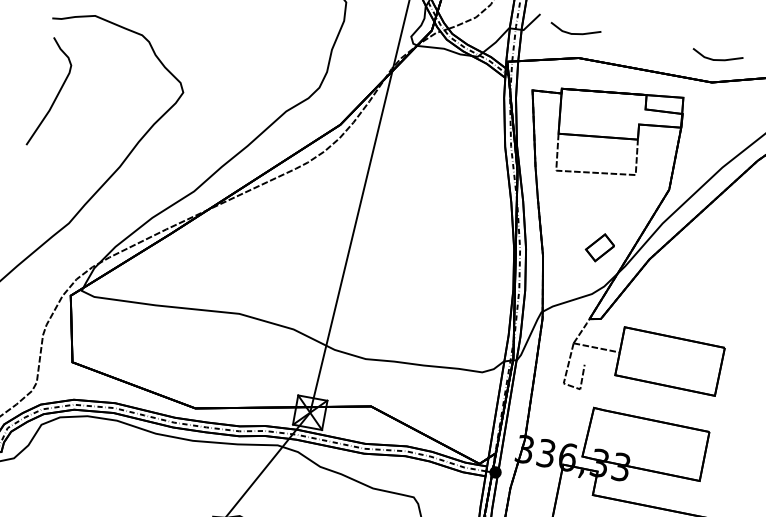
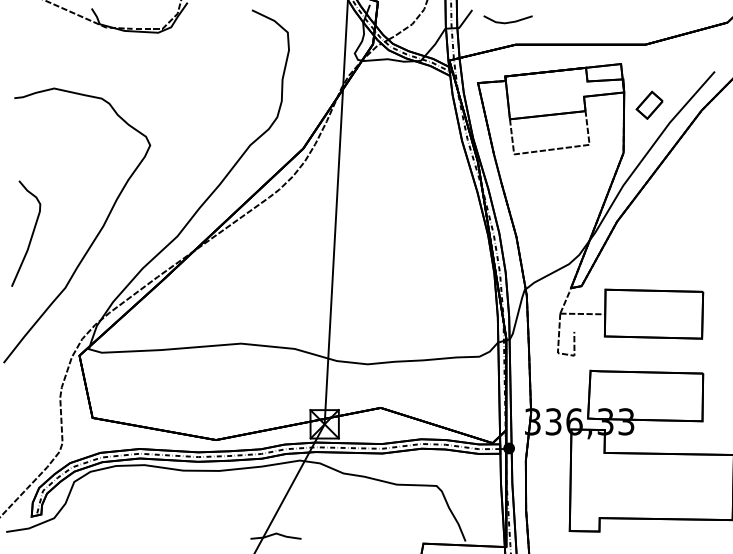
line: (717, 58) -> (646, 21), removed
curve: (56, 94) -> (31, 234), moved
part: (600, 246) -> (649, 104), moved

